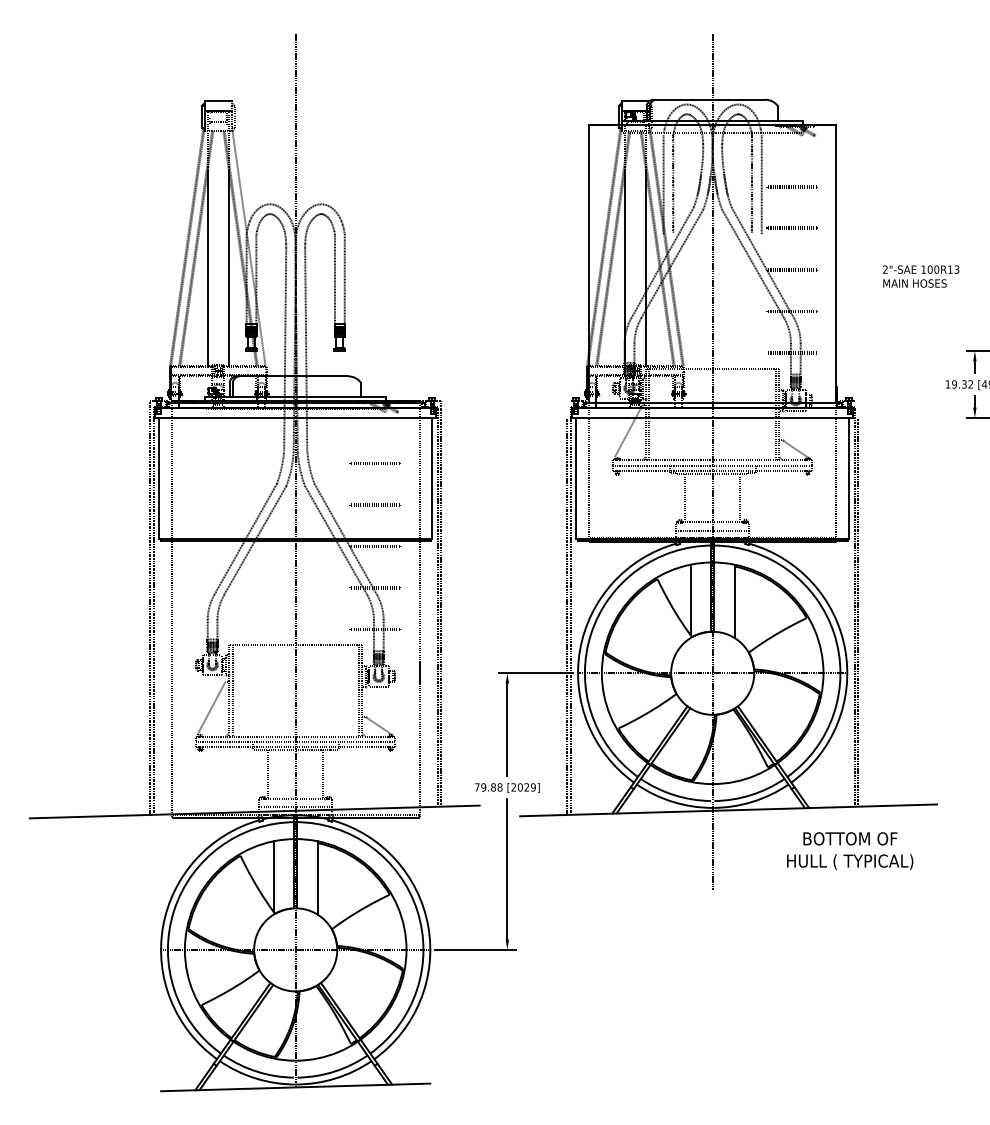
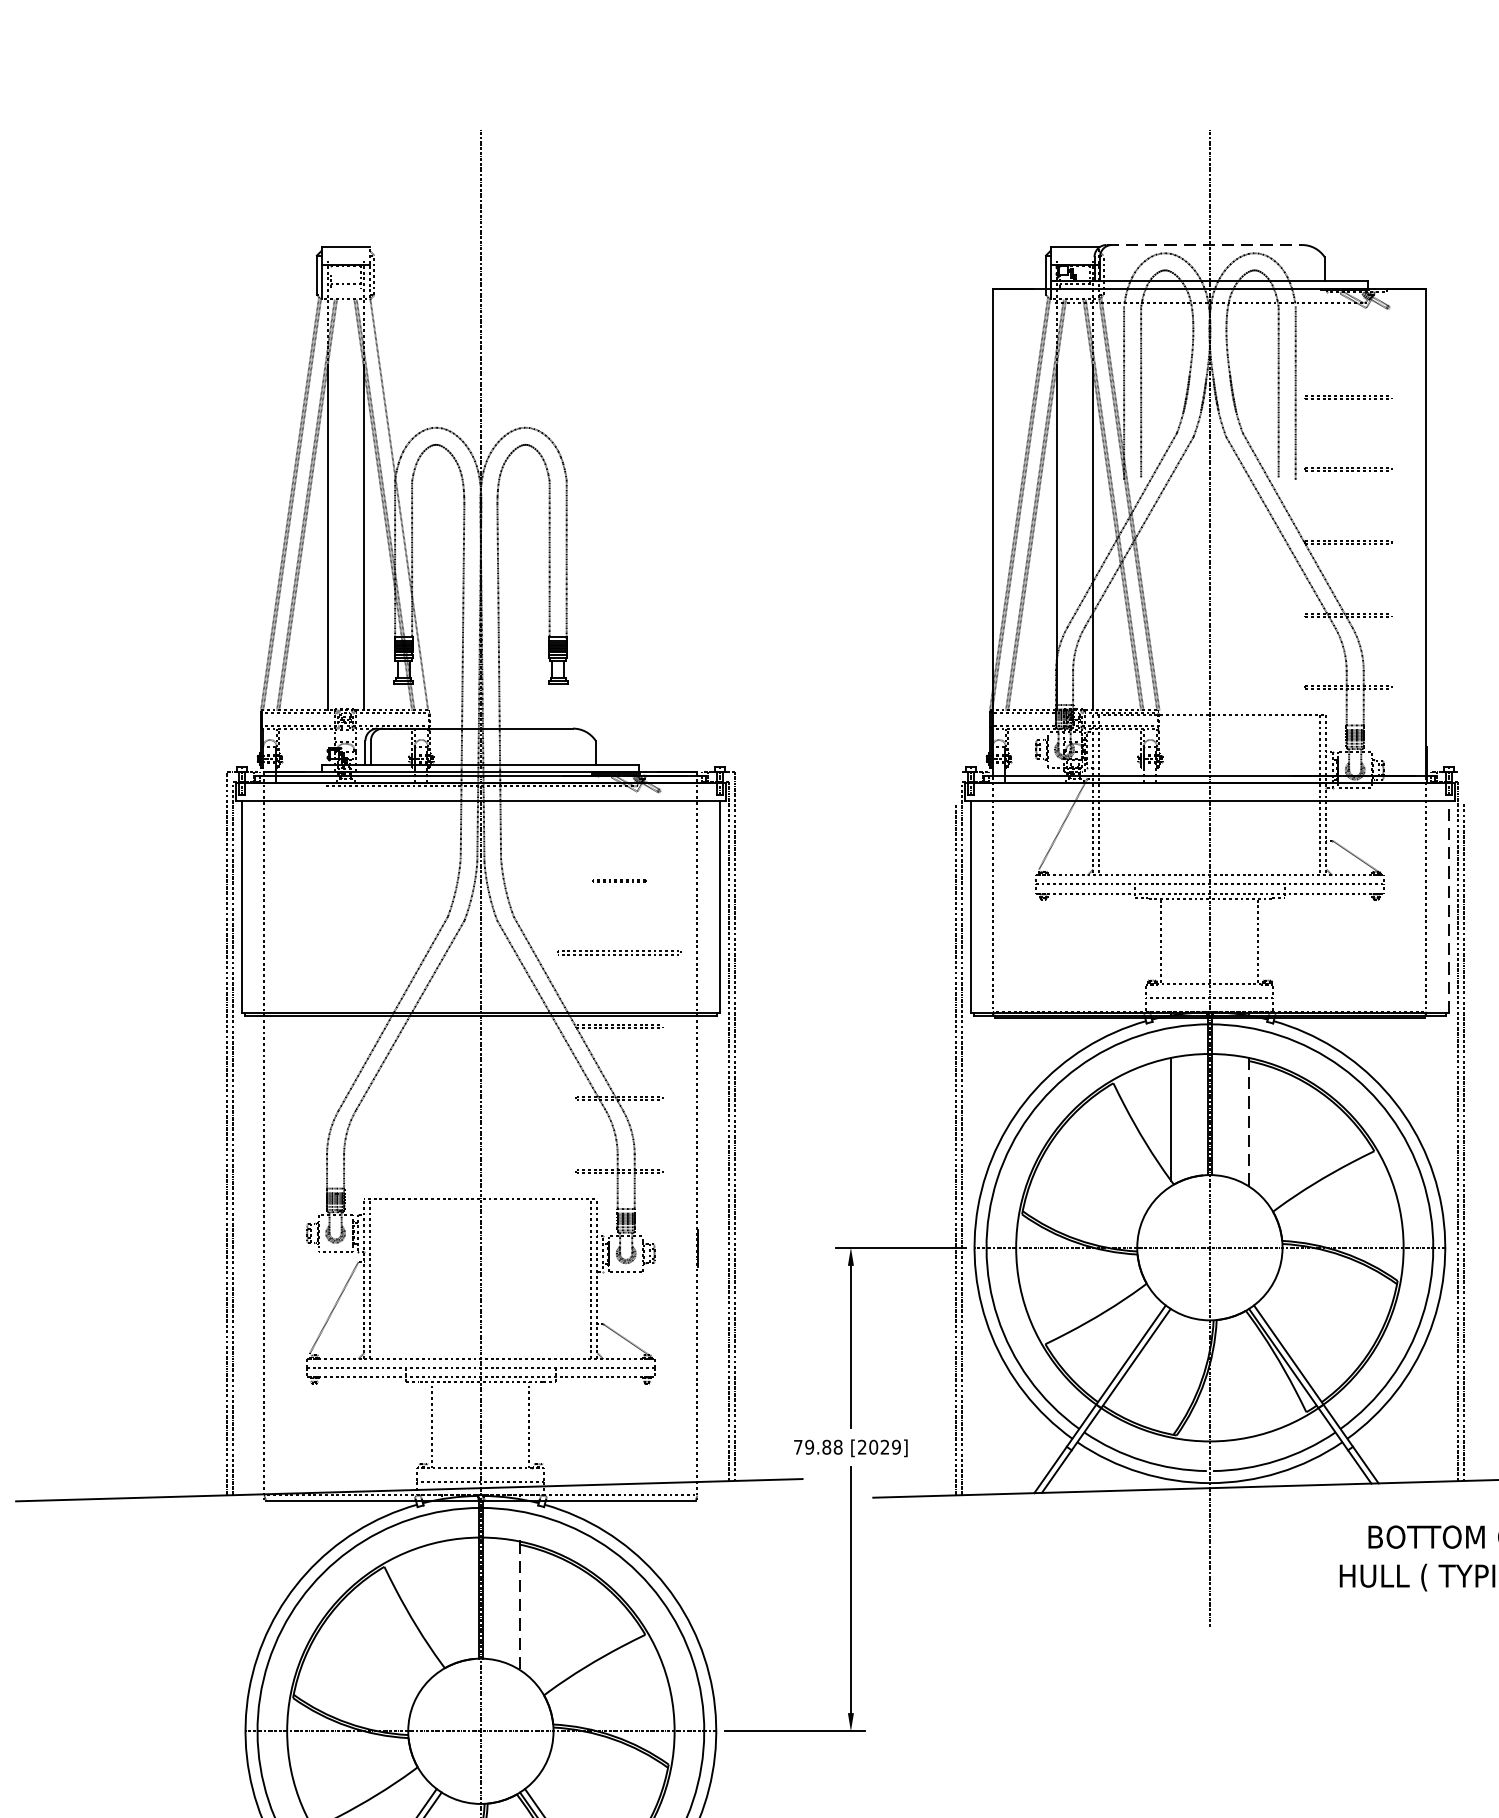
line: (709, 99) -> (1204, 244), solid -> dashed
part: (374, 463) -> (618, 880), size x0.6
line: (849, 478) -> (1449, 907), solid -> dashed
part: (374, 504) -> (618, 952), size x1.4
line: (734, 601) -> (1248, 1122), solid -> dashed
line: (273, 876) -> (442, 1602), removed
line: (317, 878) -> (519, 1606), solid -> dashed

